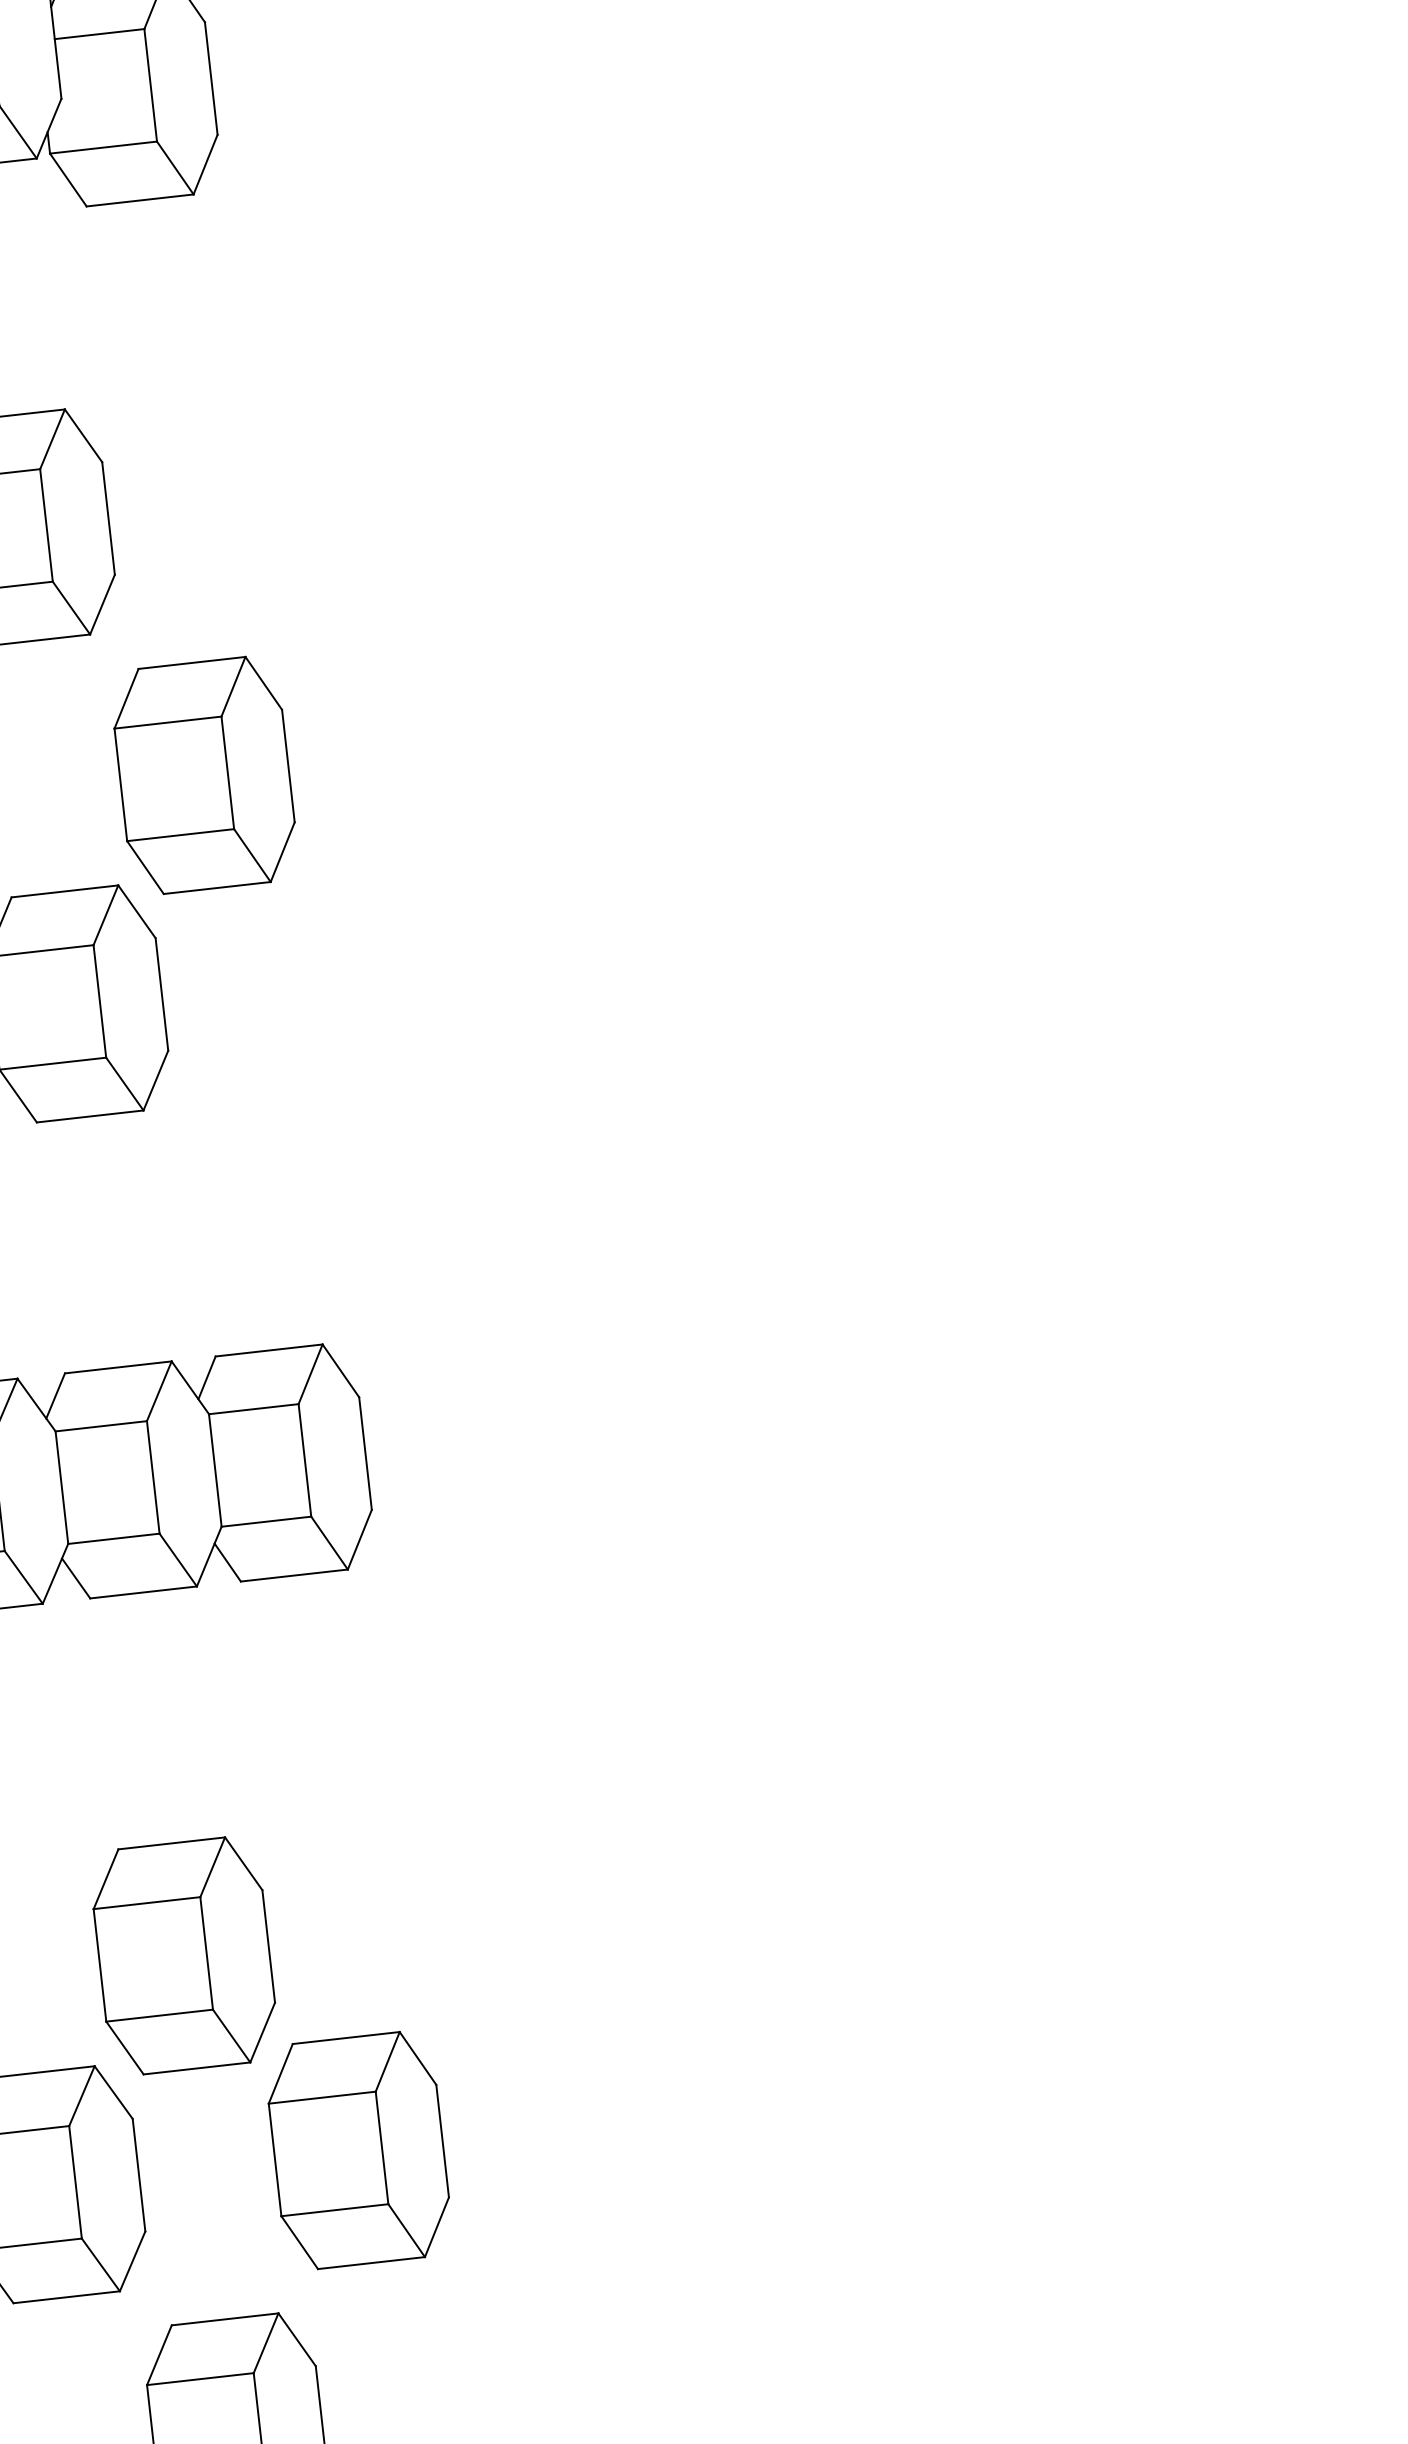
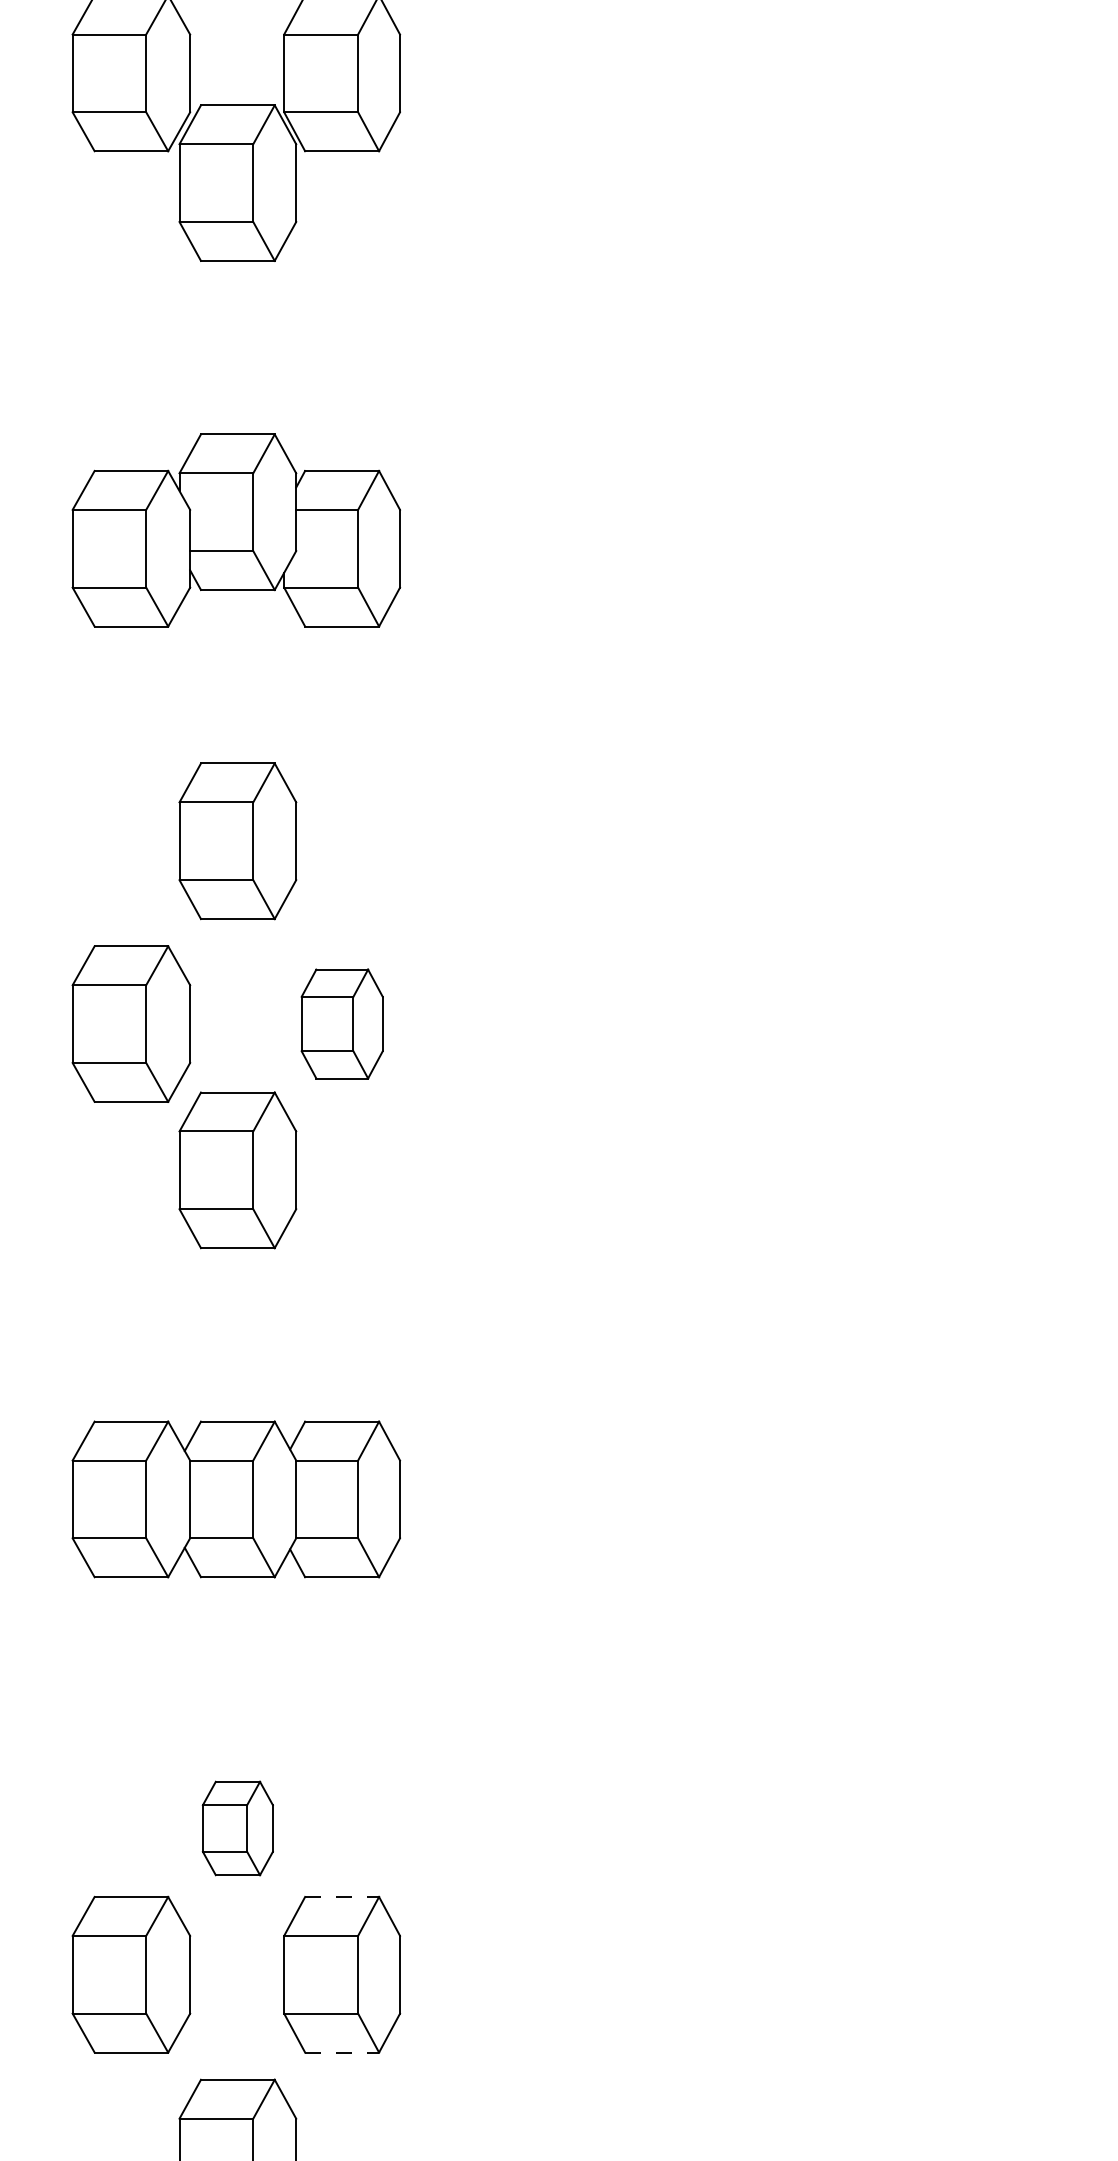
part: (205, 774) -> (342, 1023), size x0.7
part: (183, 1955) -> (237, 1828), size x0.6
line: (346, 2037) -> (342, 1896), solid -> dashed
line: (372, 2262) -> (342, 2052), solid -> dashed

